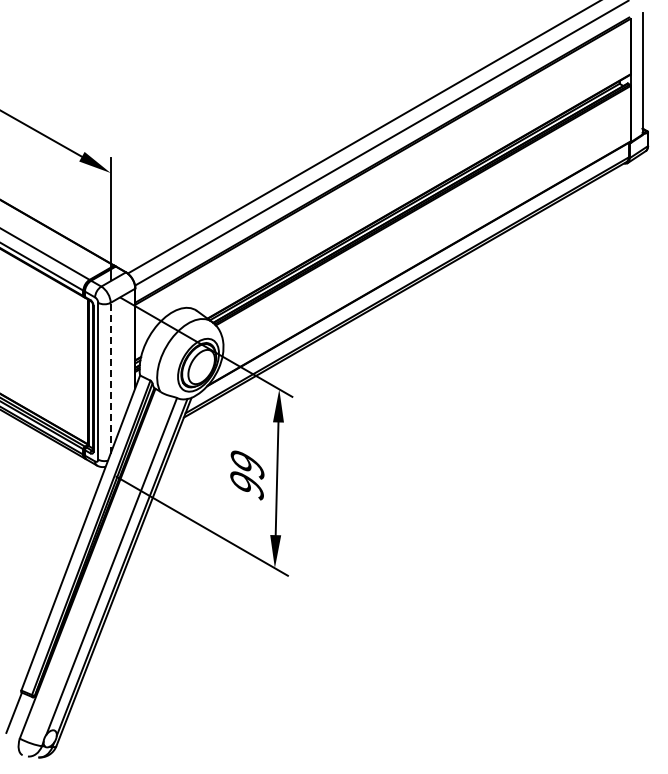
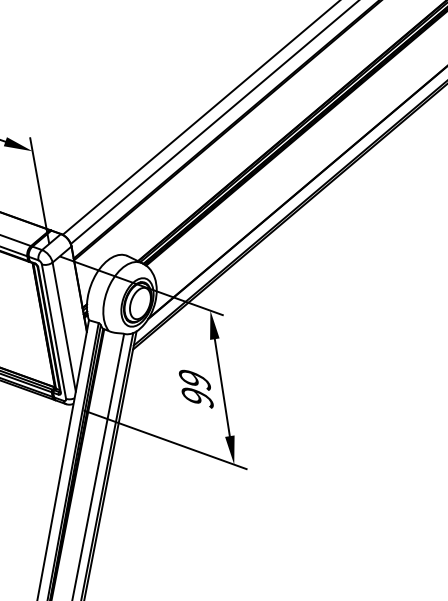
line: (110, 377) -> (63, 326), dashed -> solid

